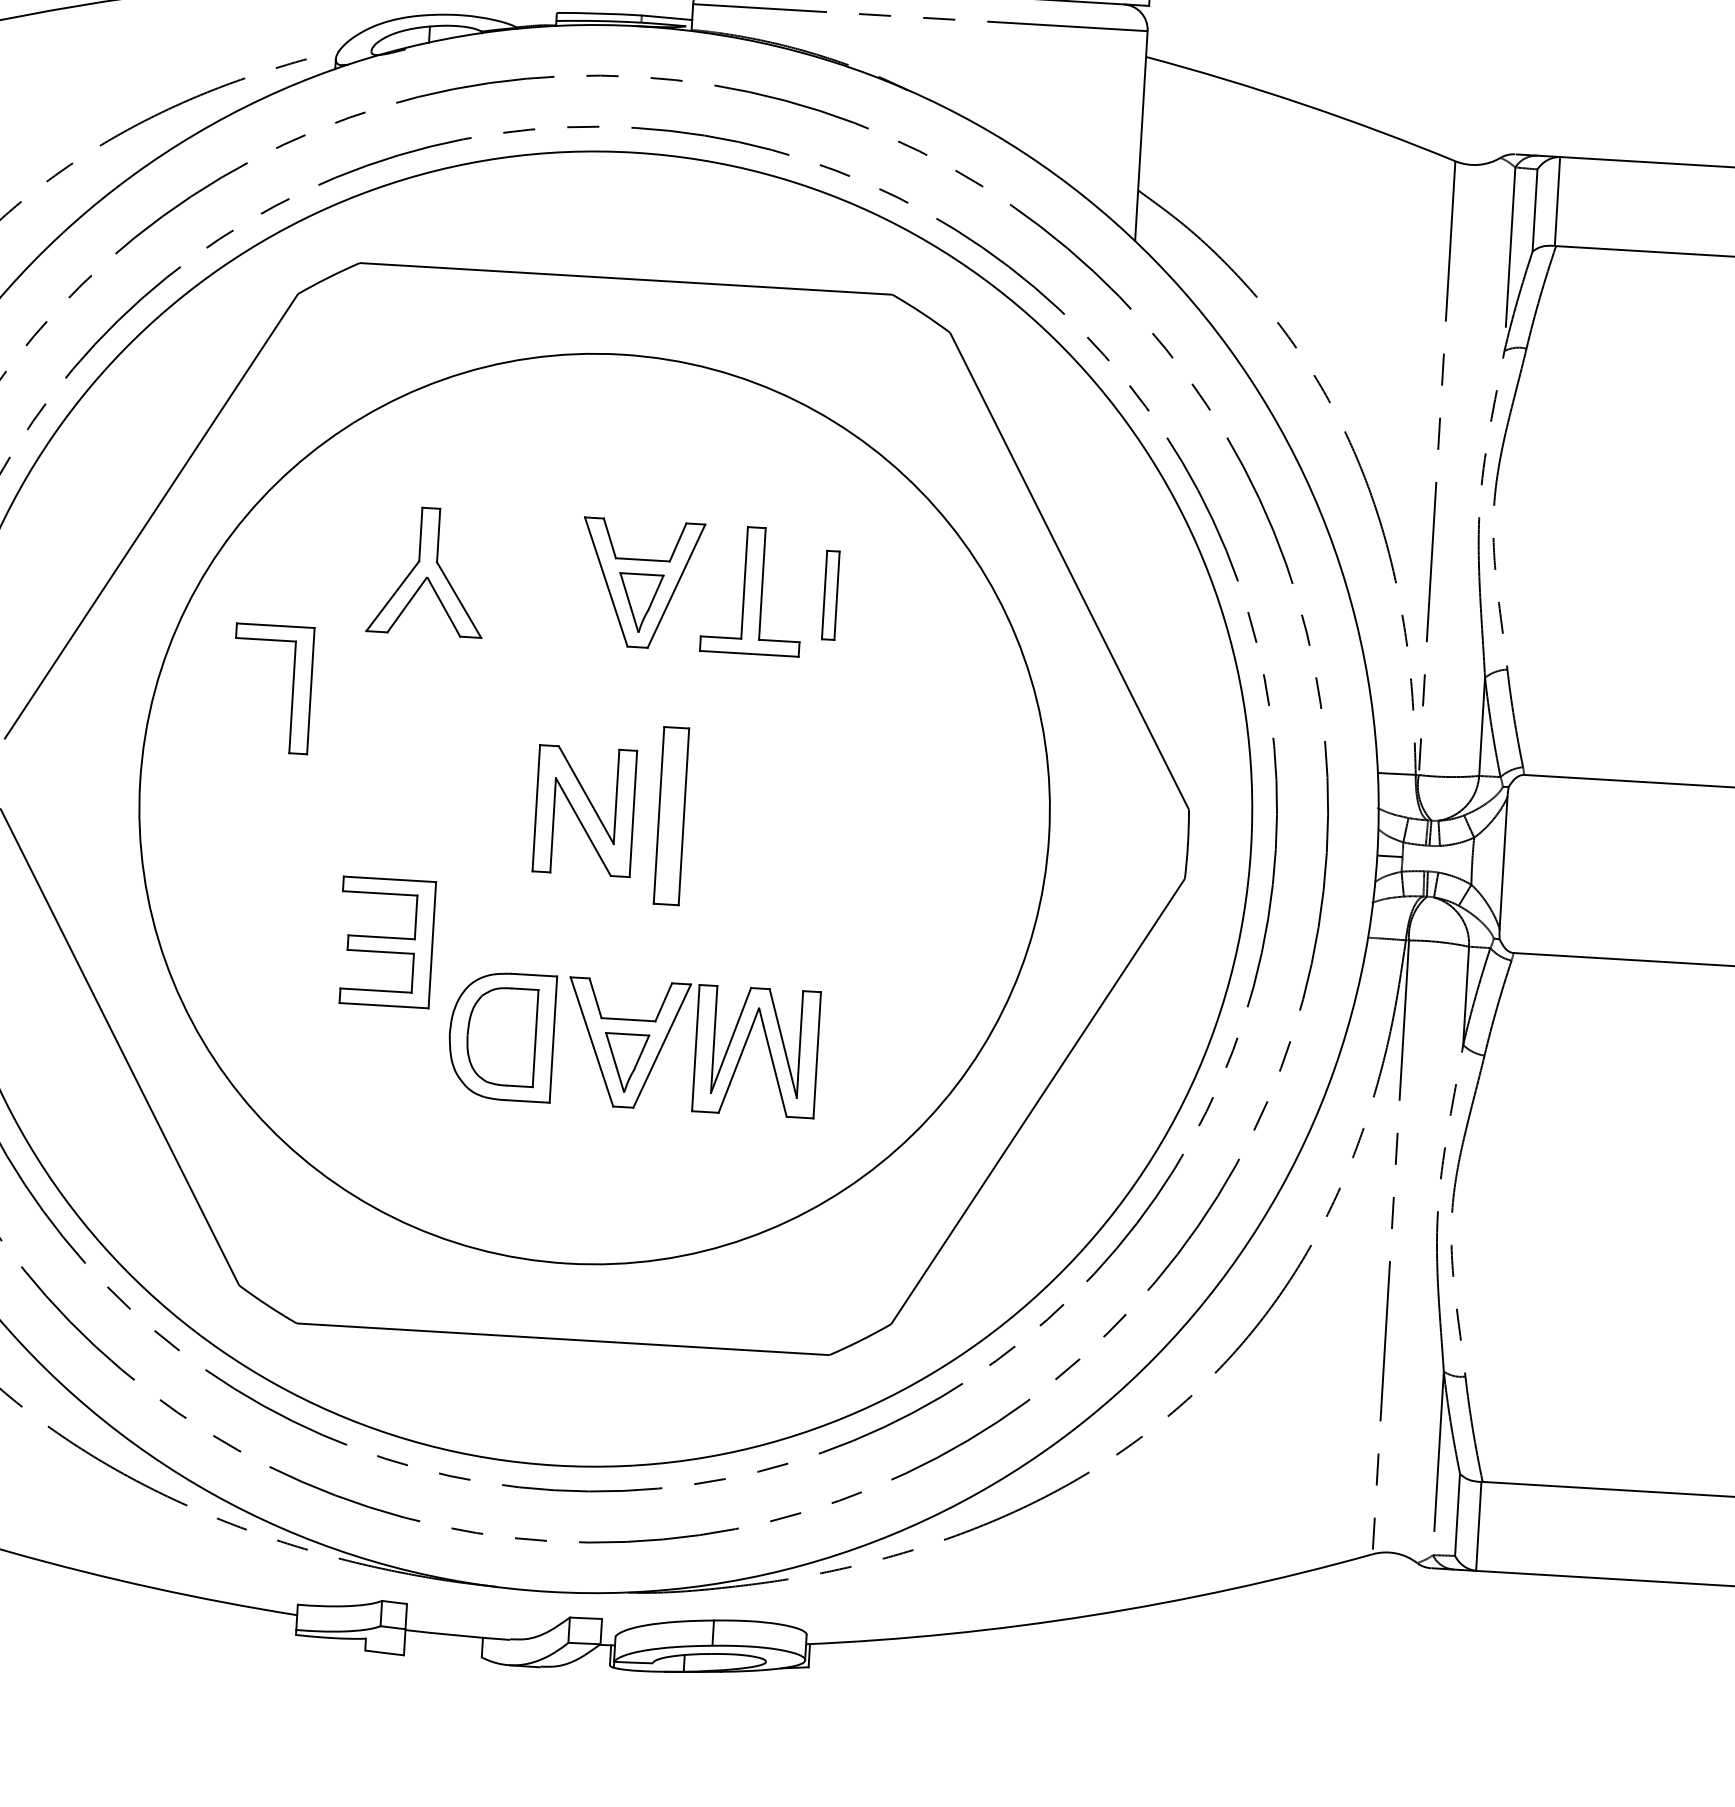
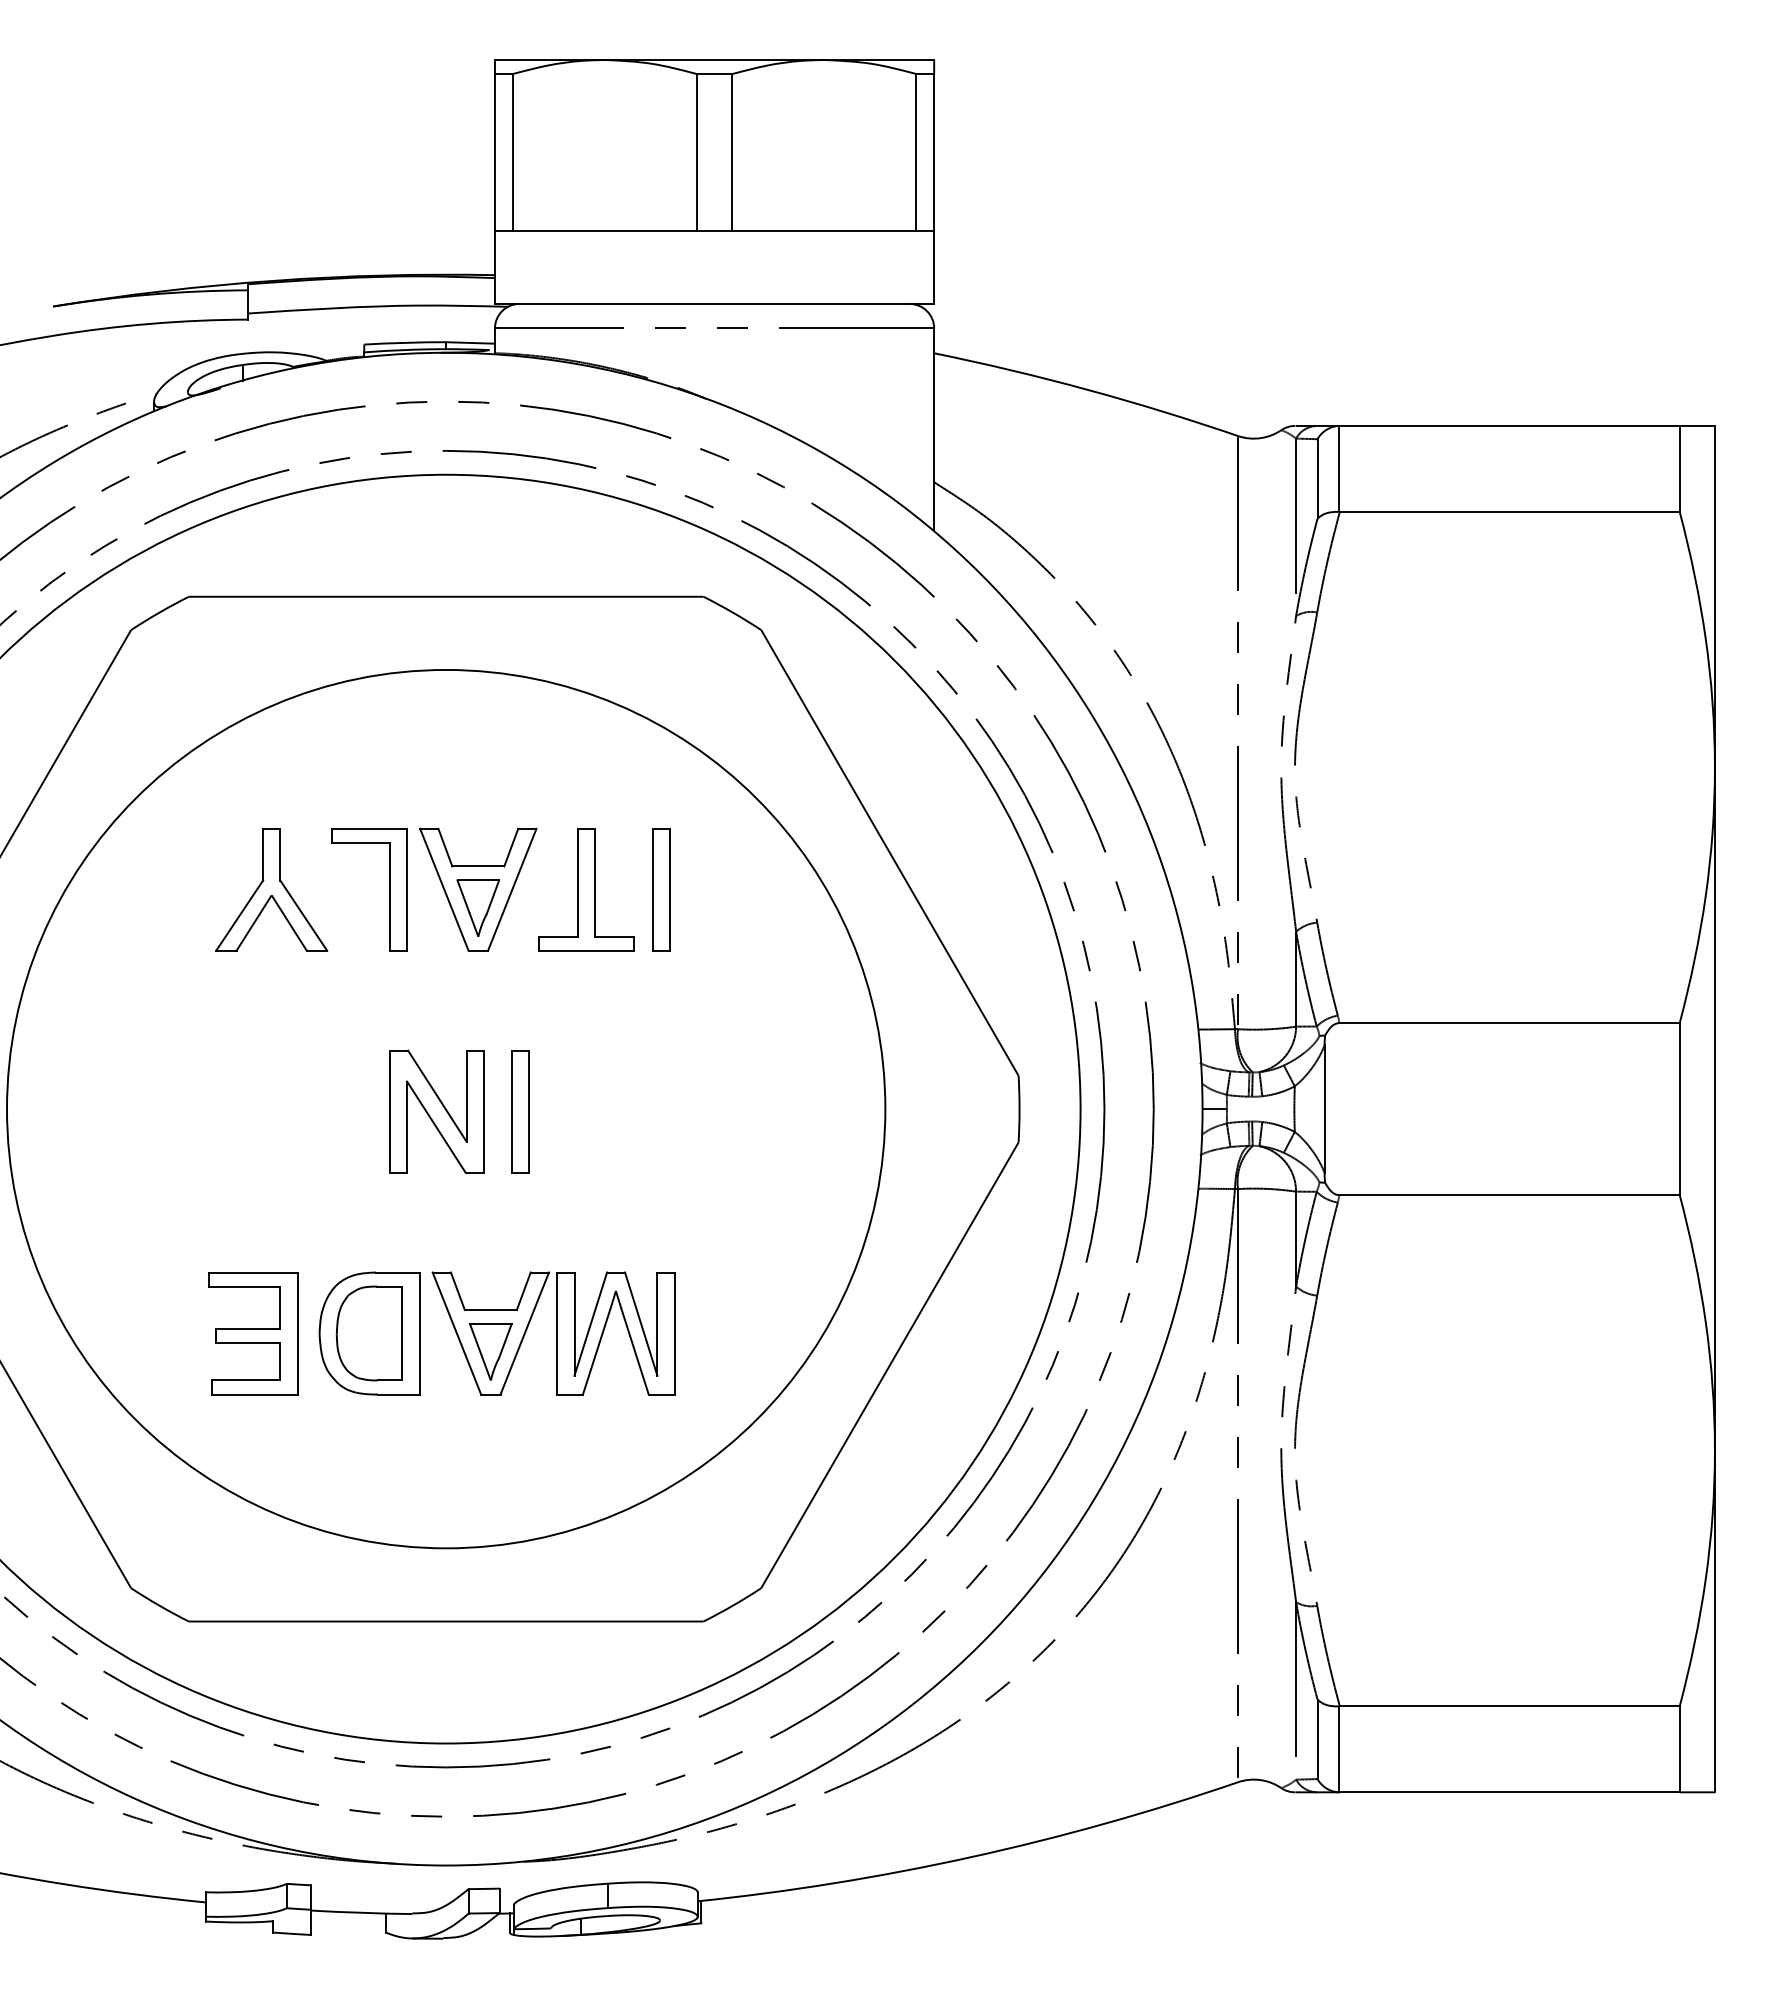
part: (830, 595) -> (661, 889), size x1.43
part: (292, 689) -> (389, 889), moved
part: (671, 816) -> (520, 1111), size x0.71
part: (386, 942) -> (253, 1333), moved

